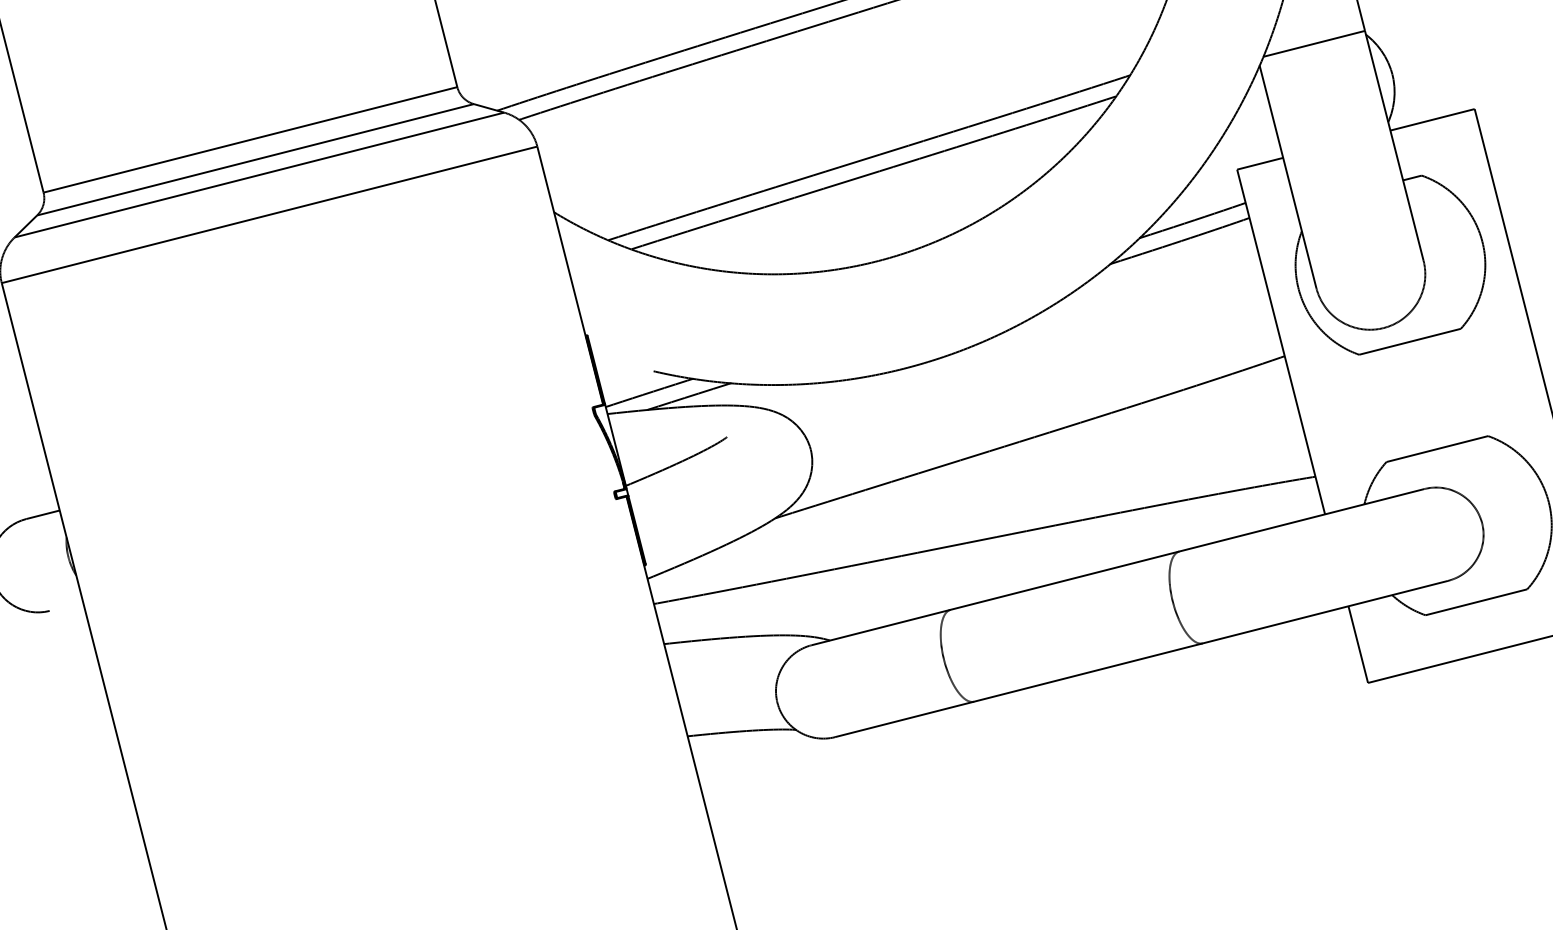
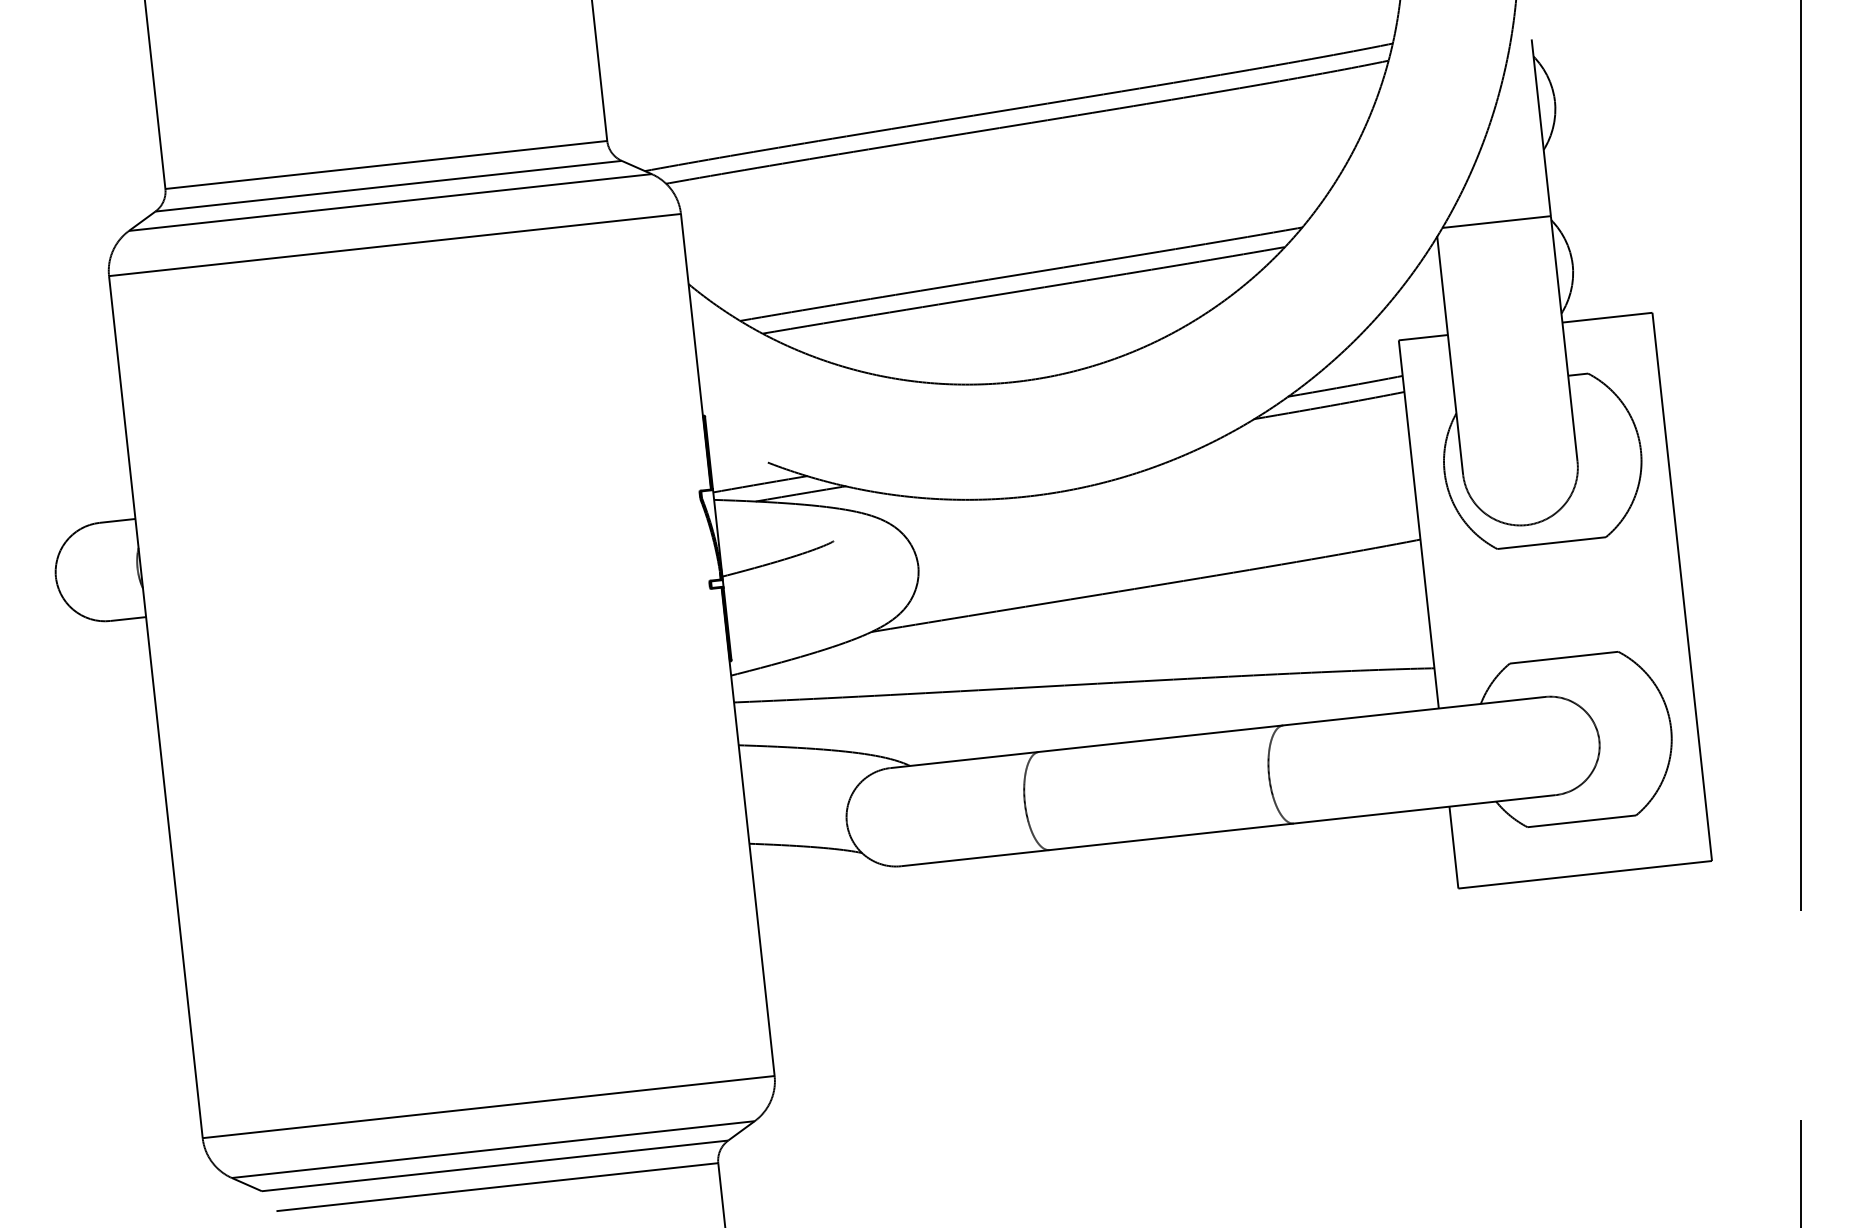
line: (66, 606) -> (128, 618), added

